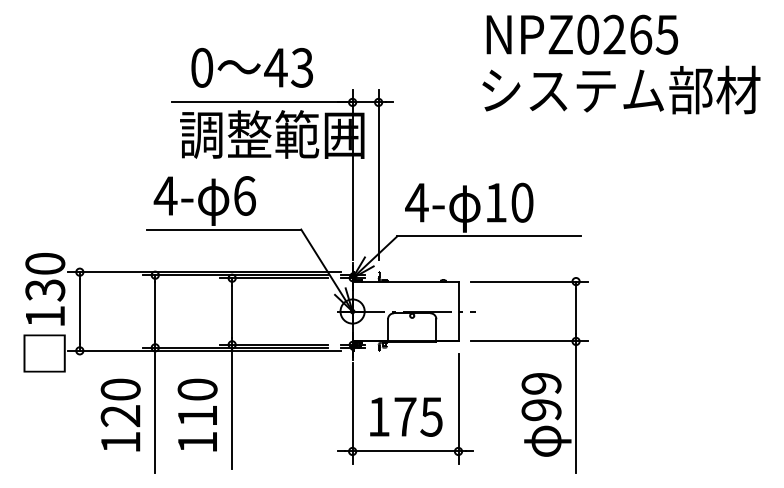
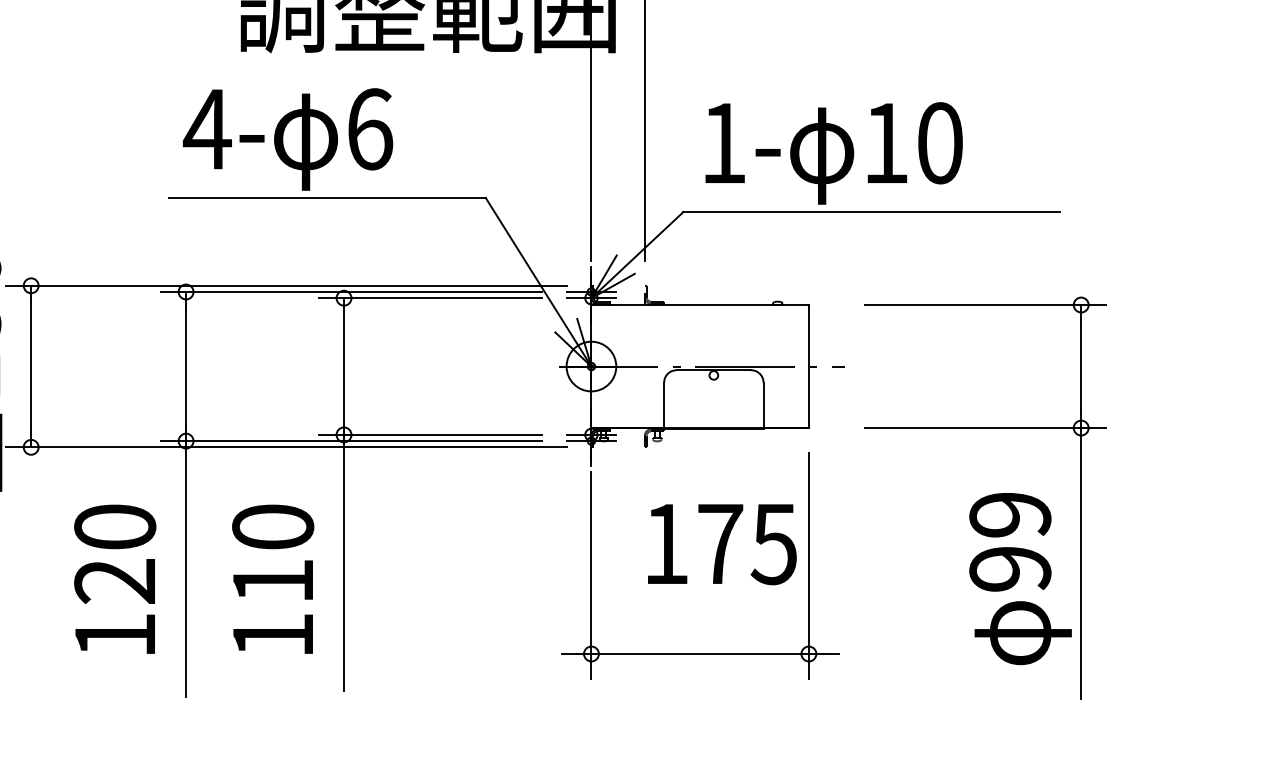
text: (416, 202) -> (722, 142), 4- -> 1-
part: (529, 375) -> (985, 497), moved
text: (406, 416) -> (722, 543), moved

